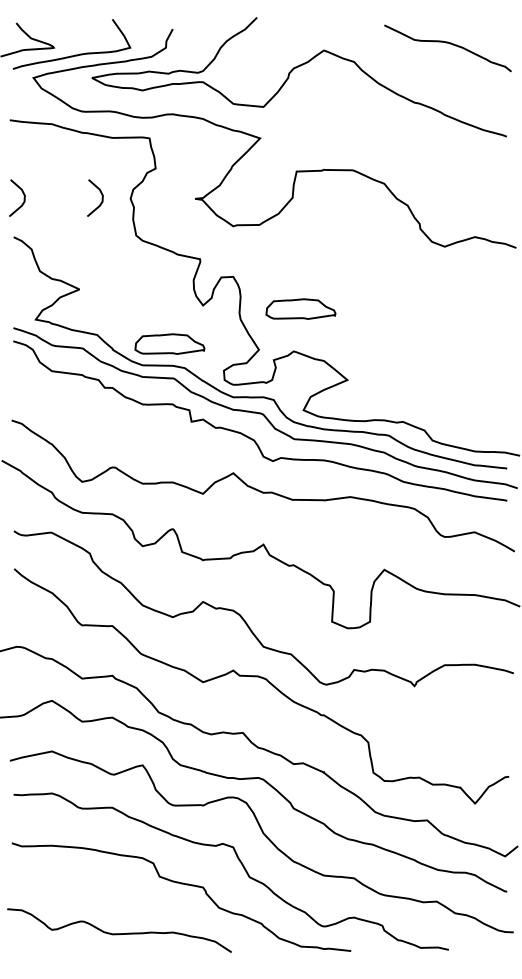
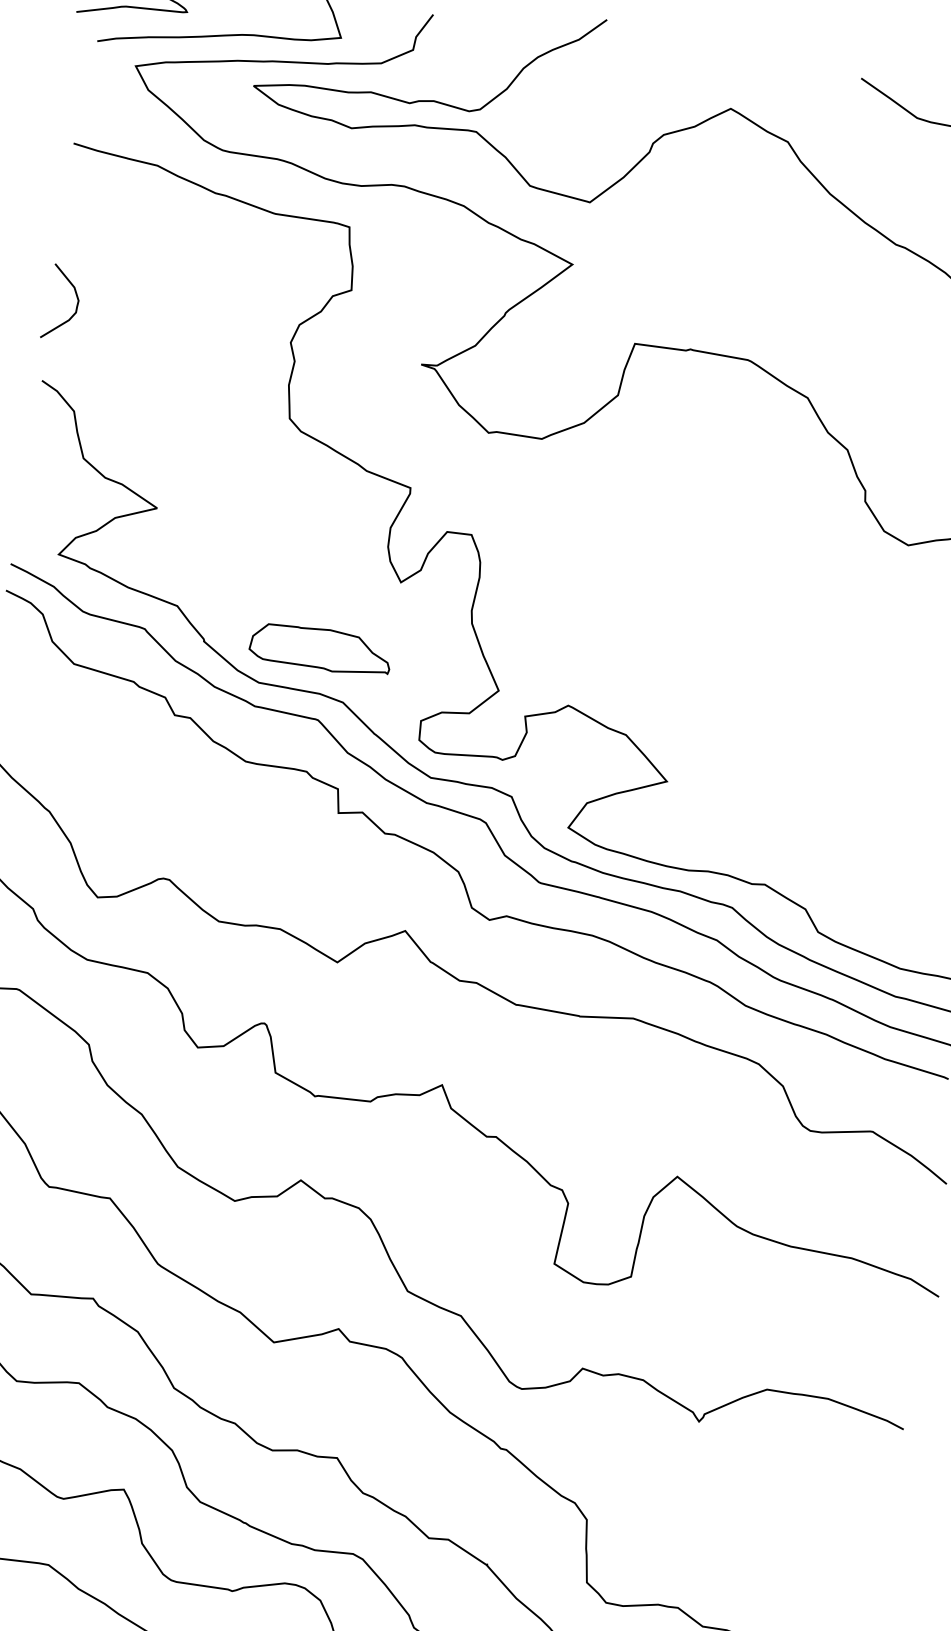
curve: (101, 197) -> (232, 330), removed
part: (300, 308) -> (596, 621), removed

